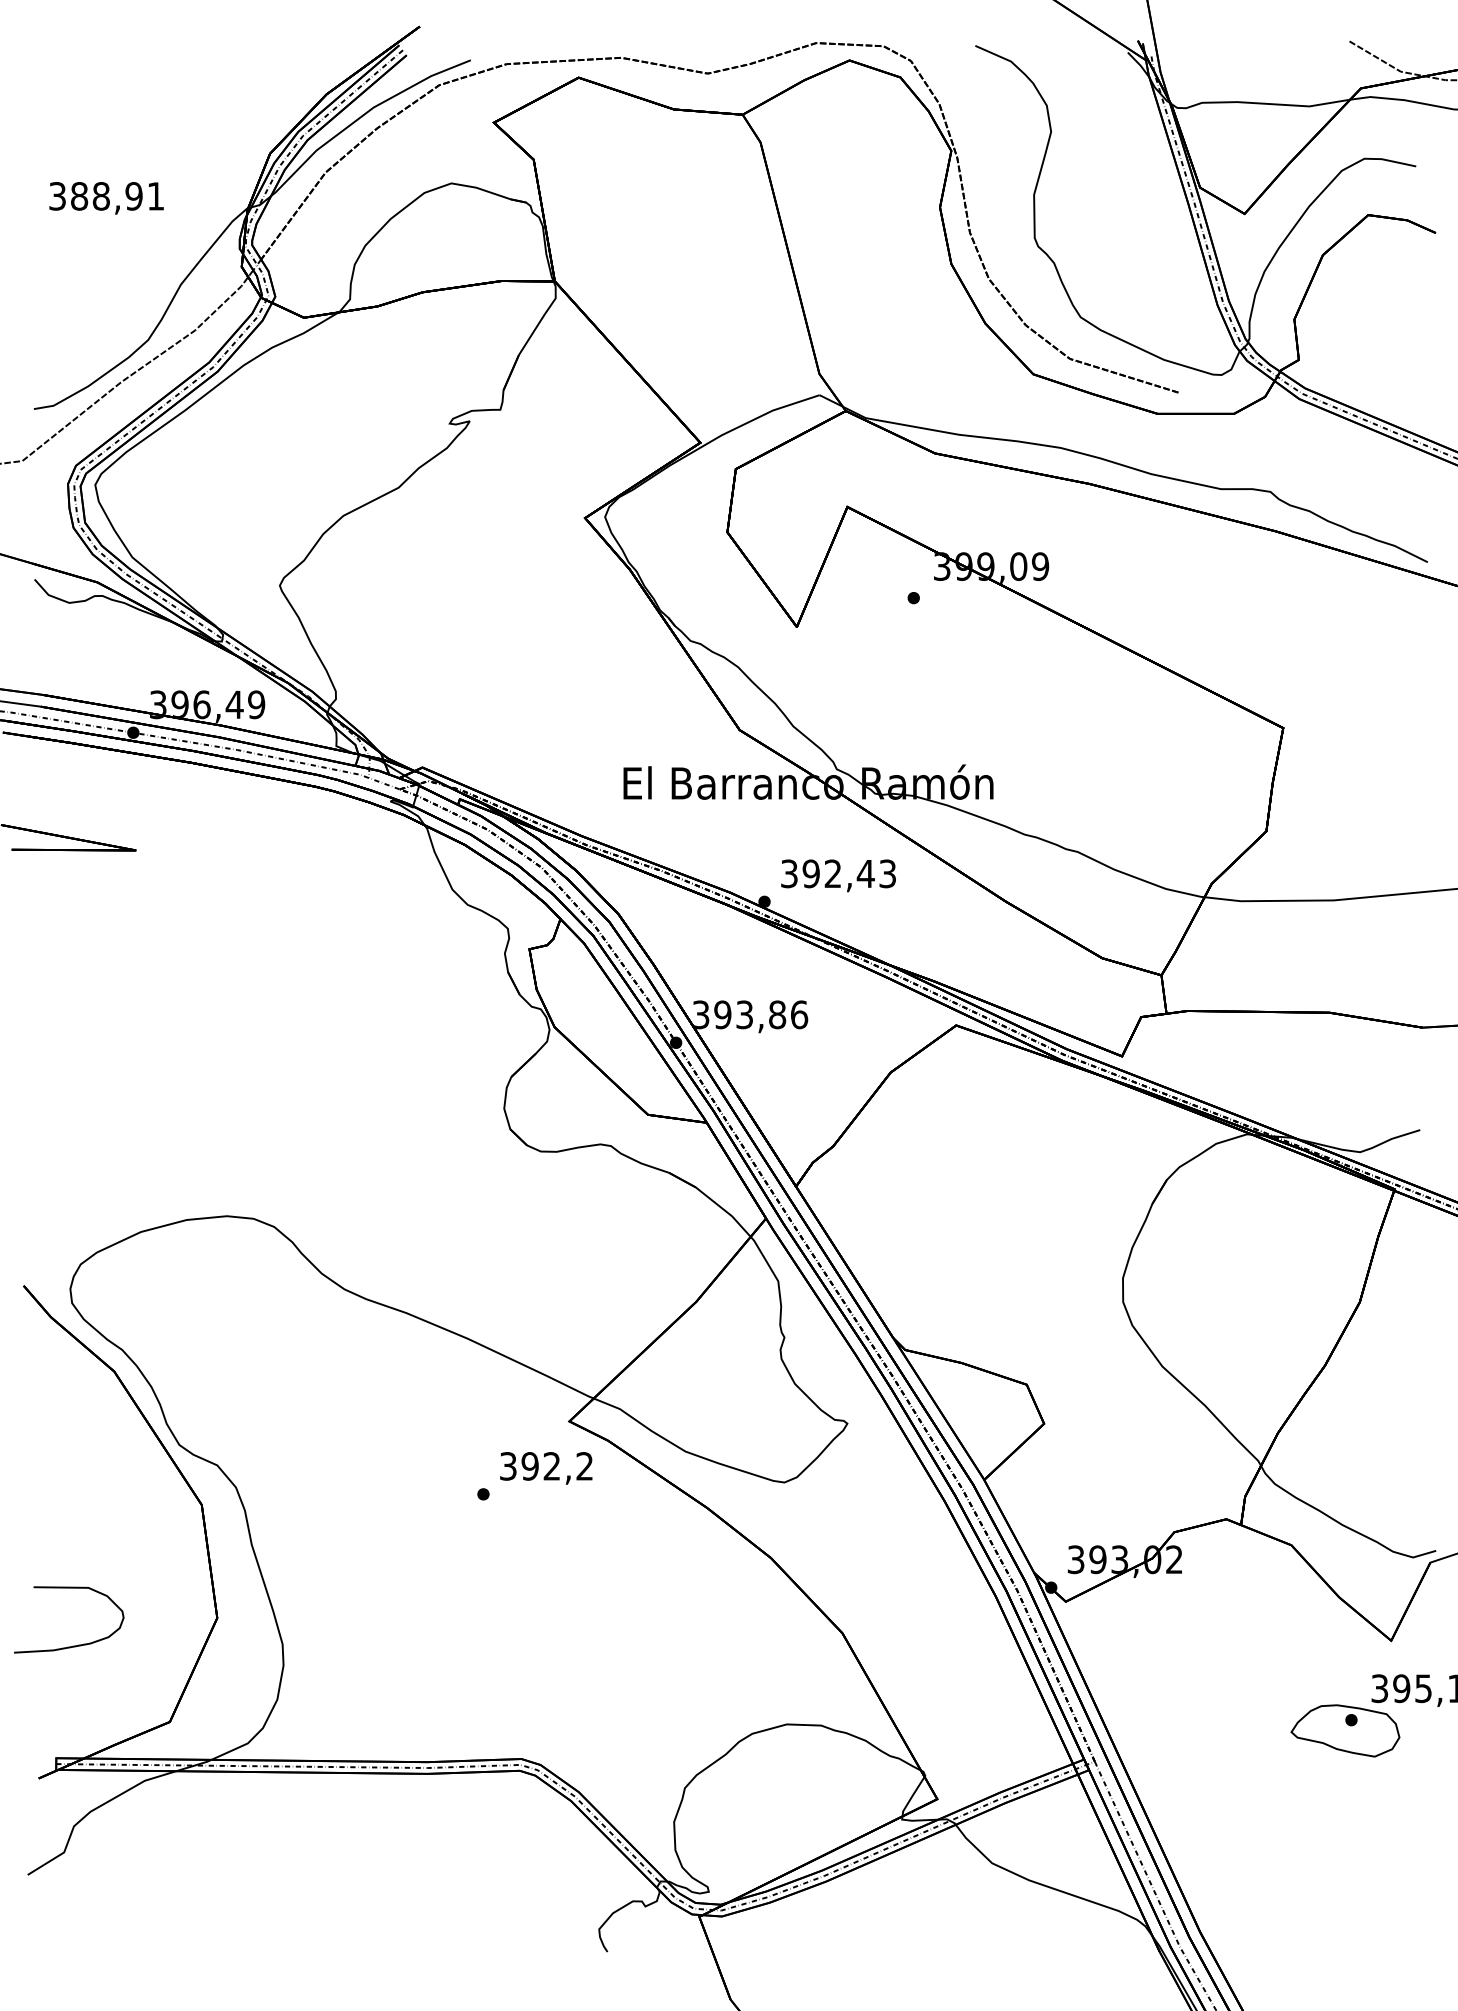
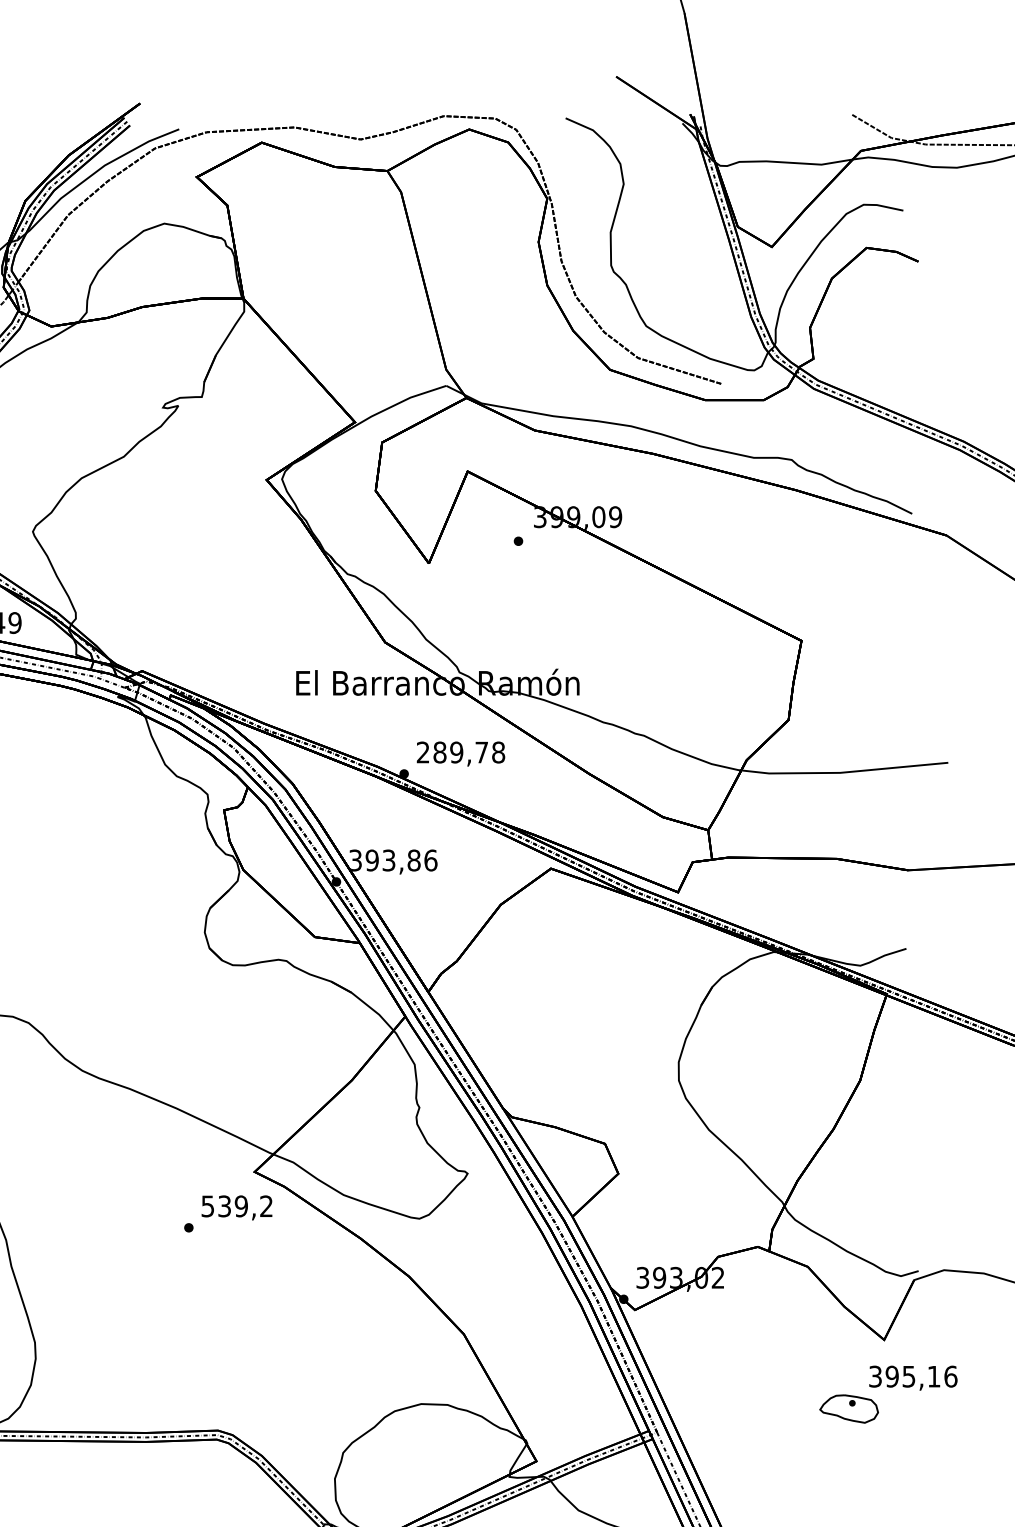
text: (838, 873) -> (460, 752), 392,43 -> 289,78
text: (530, 1466) -> (224, 1206), 392,2 -> 539,2
part: (1345, 1730) -> (849, 1408), size x0.7

